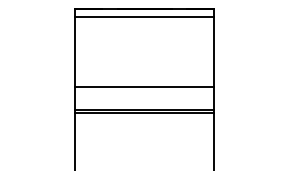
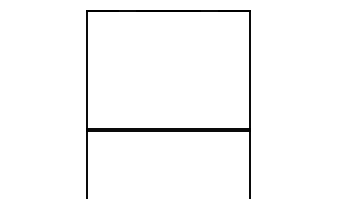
line: (144, 16) -> (168, 19), removed
line: (144, 87) -> (168, 101), removed

